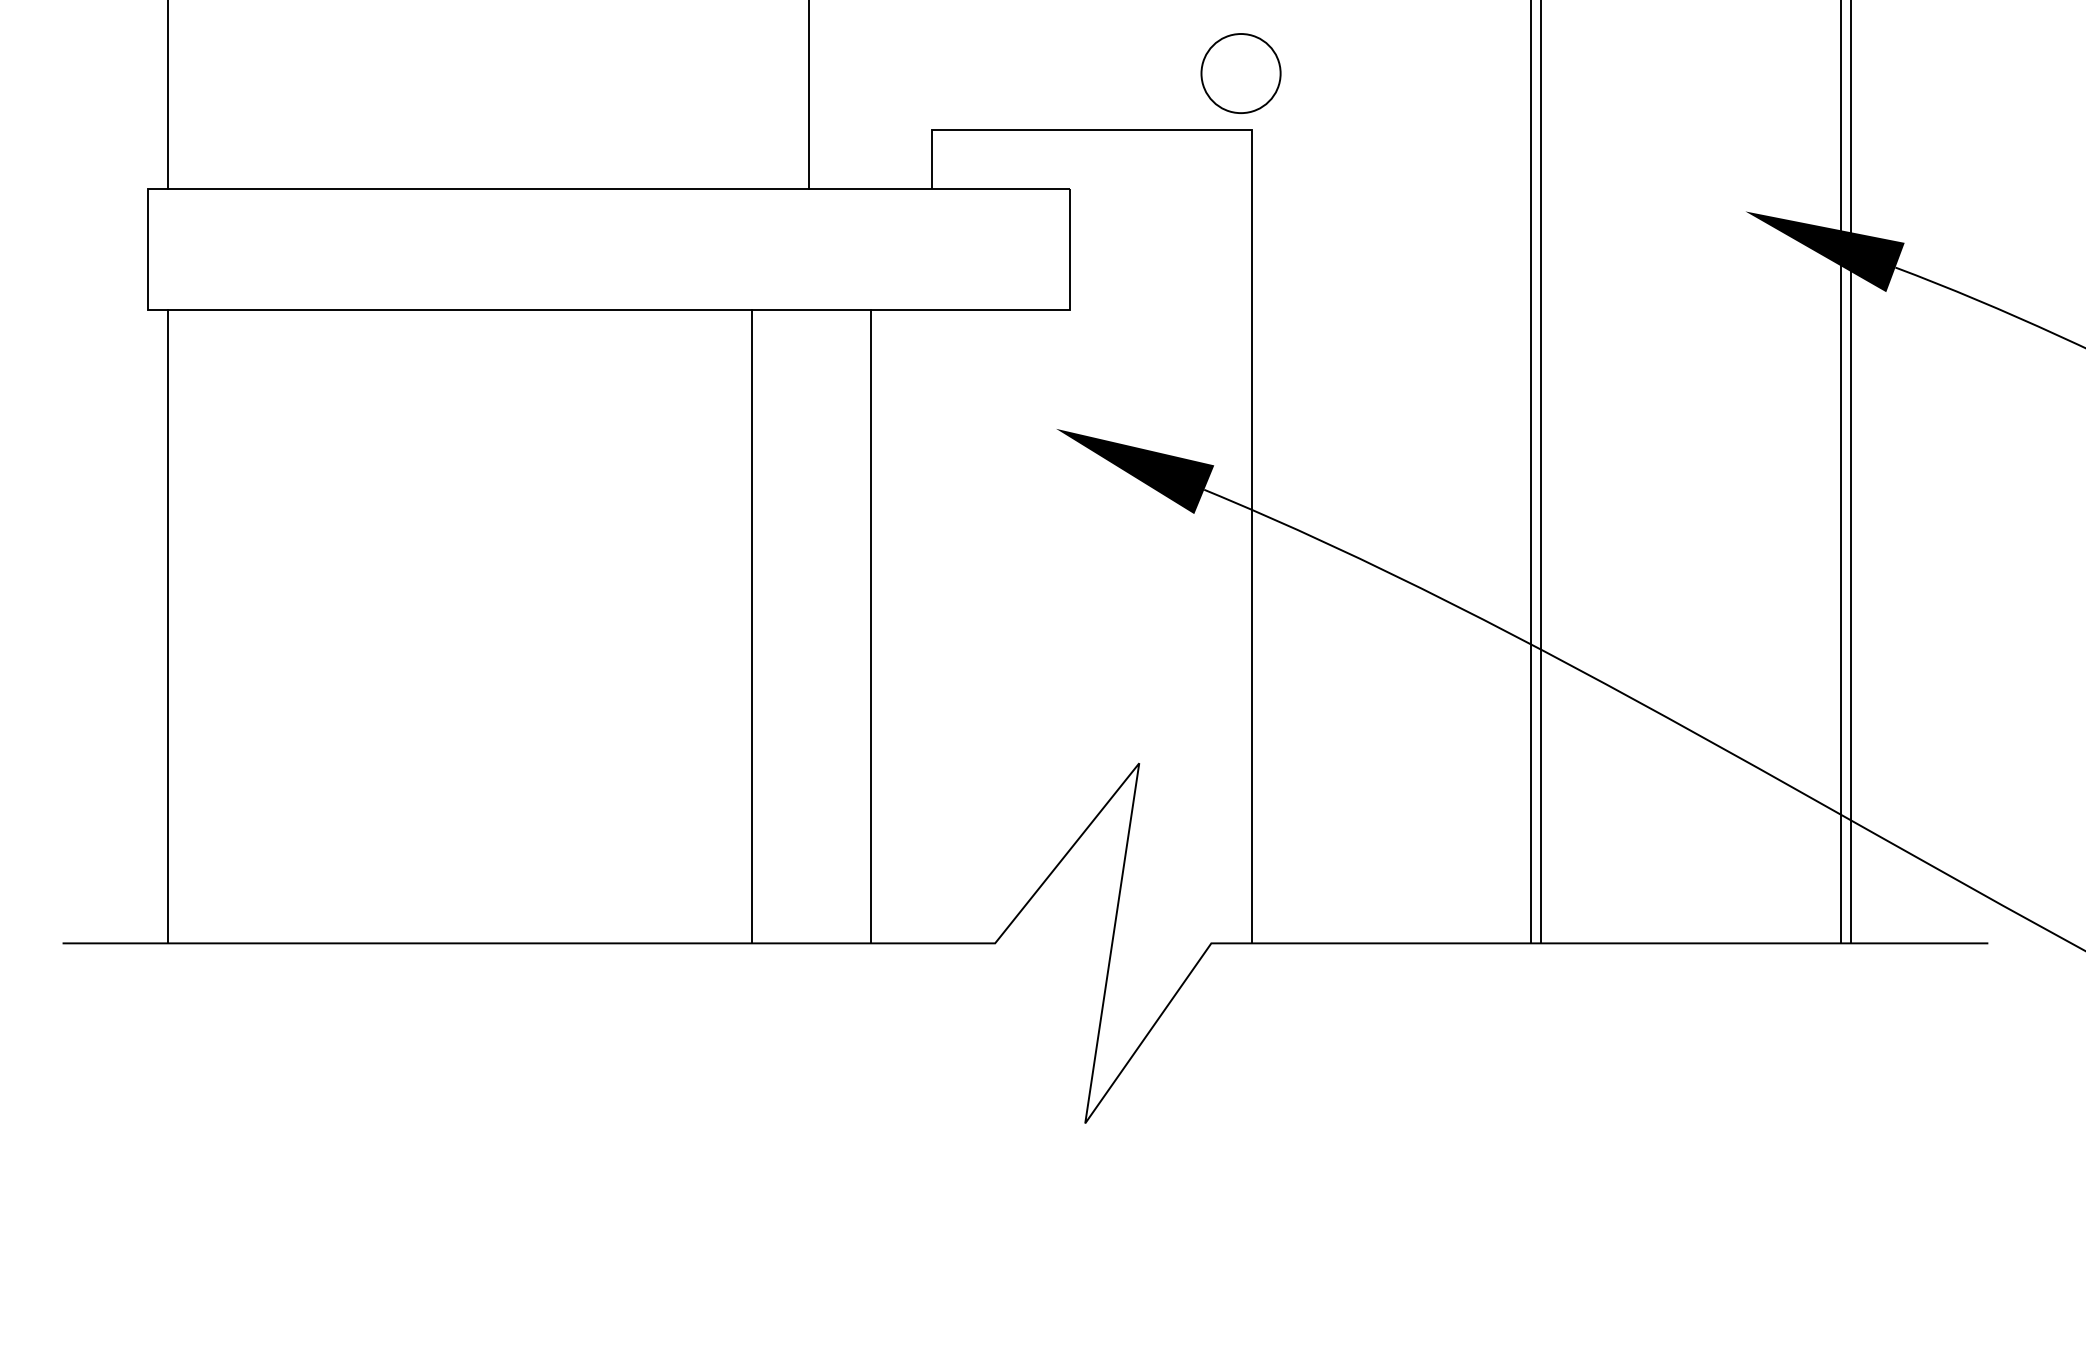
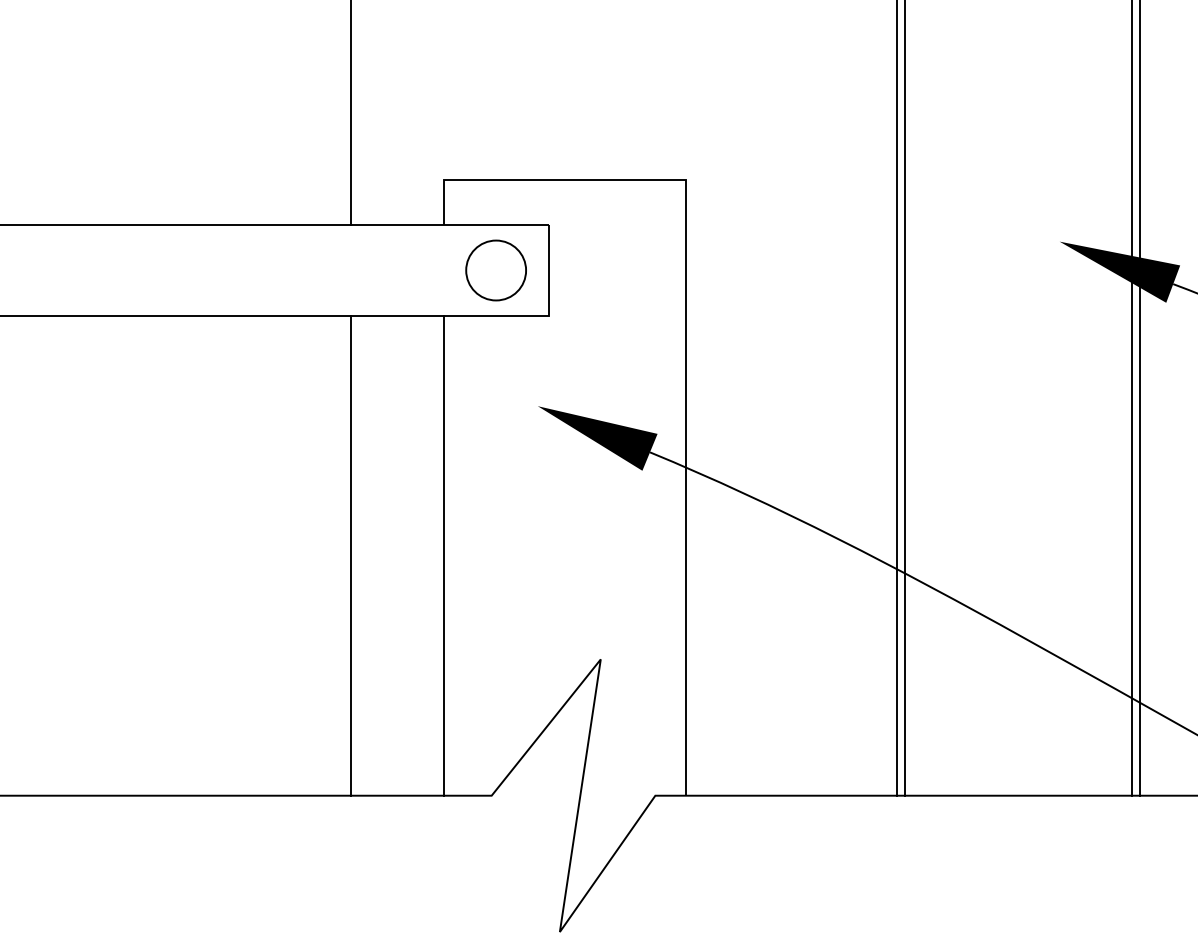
circle: (1240, 73) -> (495, 270), moved
line: (752, 626) -> (351, 555), moved
line: (870, 626) -> (443, 555), moved

